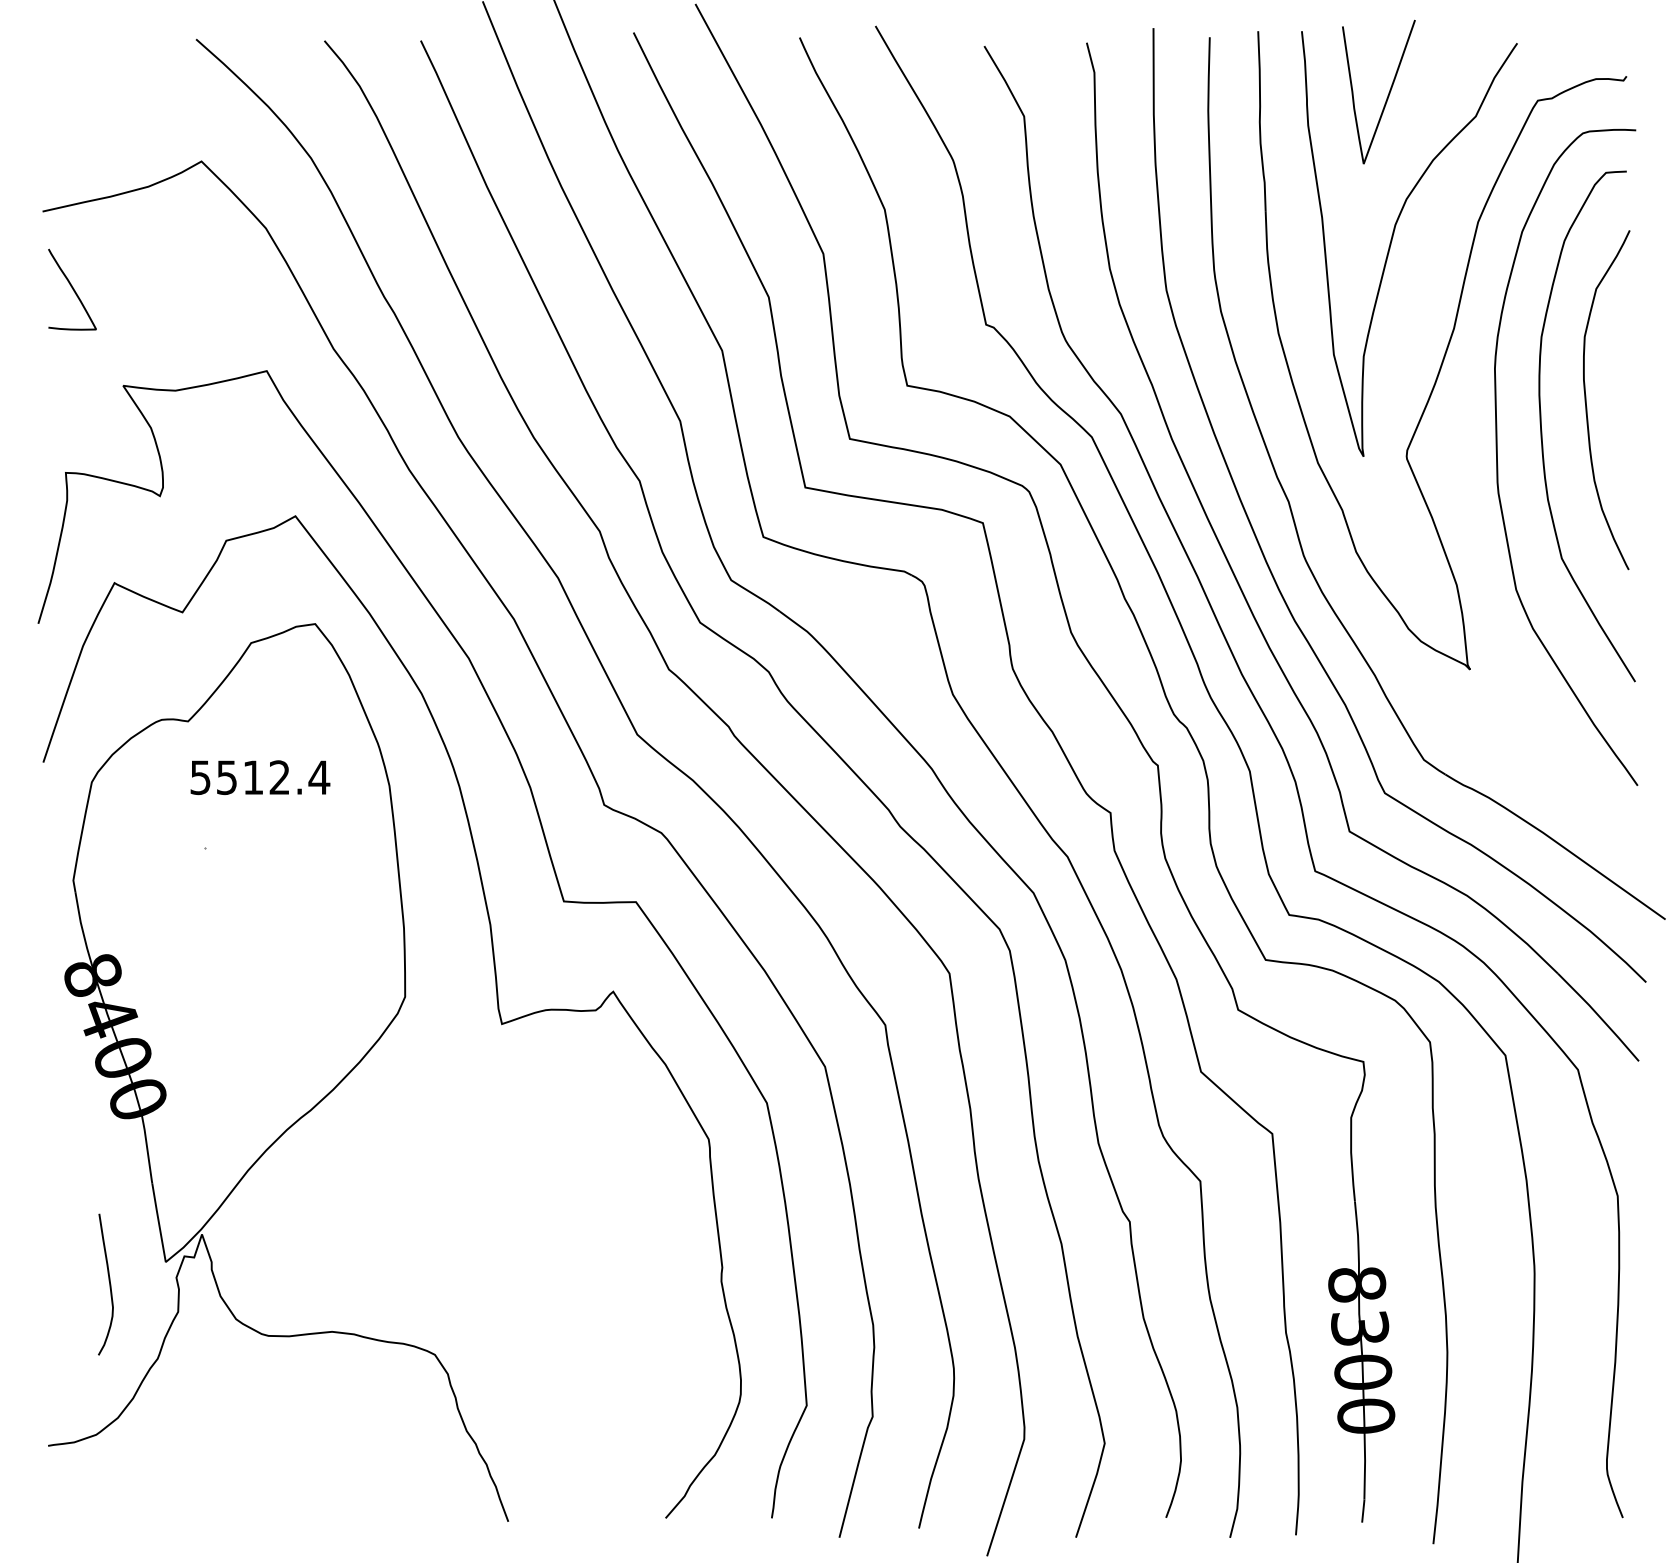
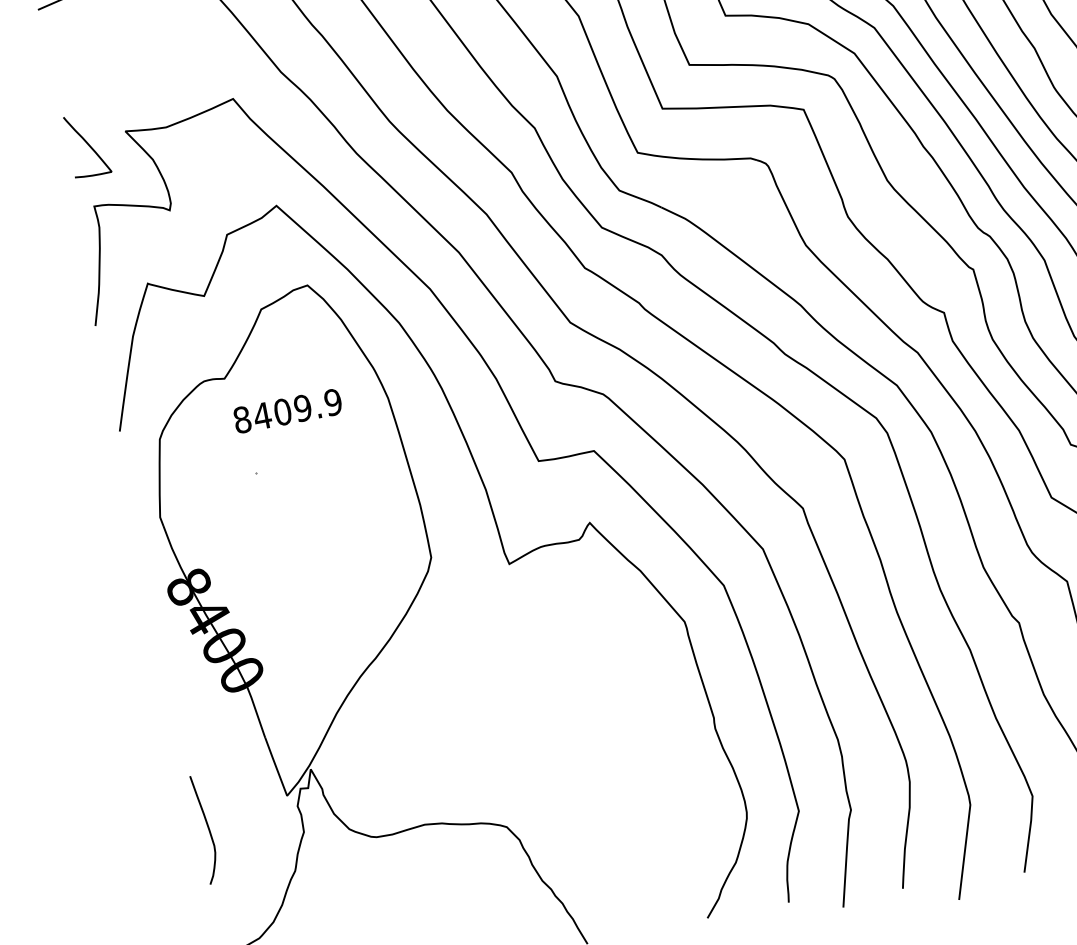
curve: (72, 289) -> (87, 144), moved
text: (260, 777) -> (288, 410), 5512.4 -> 8409.9
curve: (109, 1284) -> (208, 828), moved

